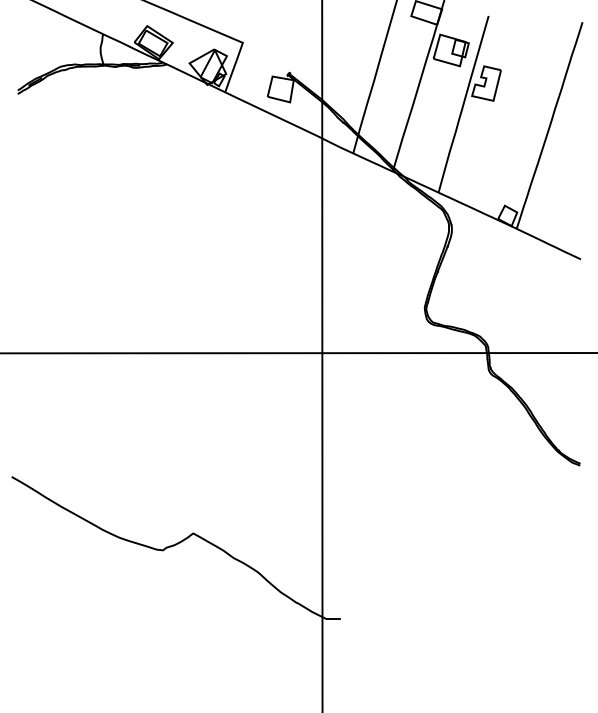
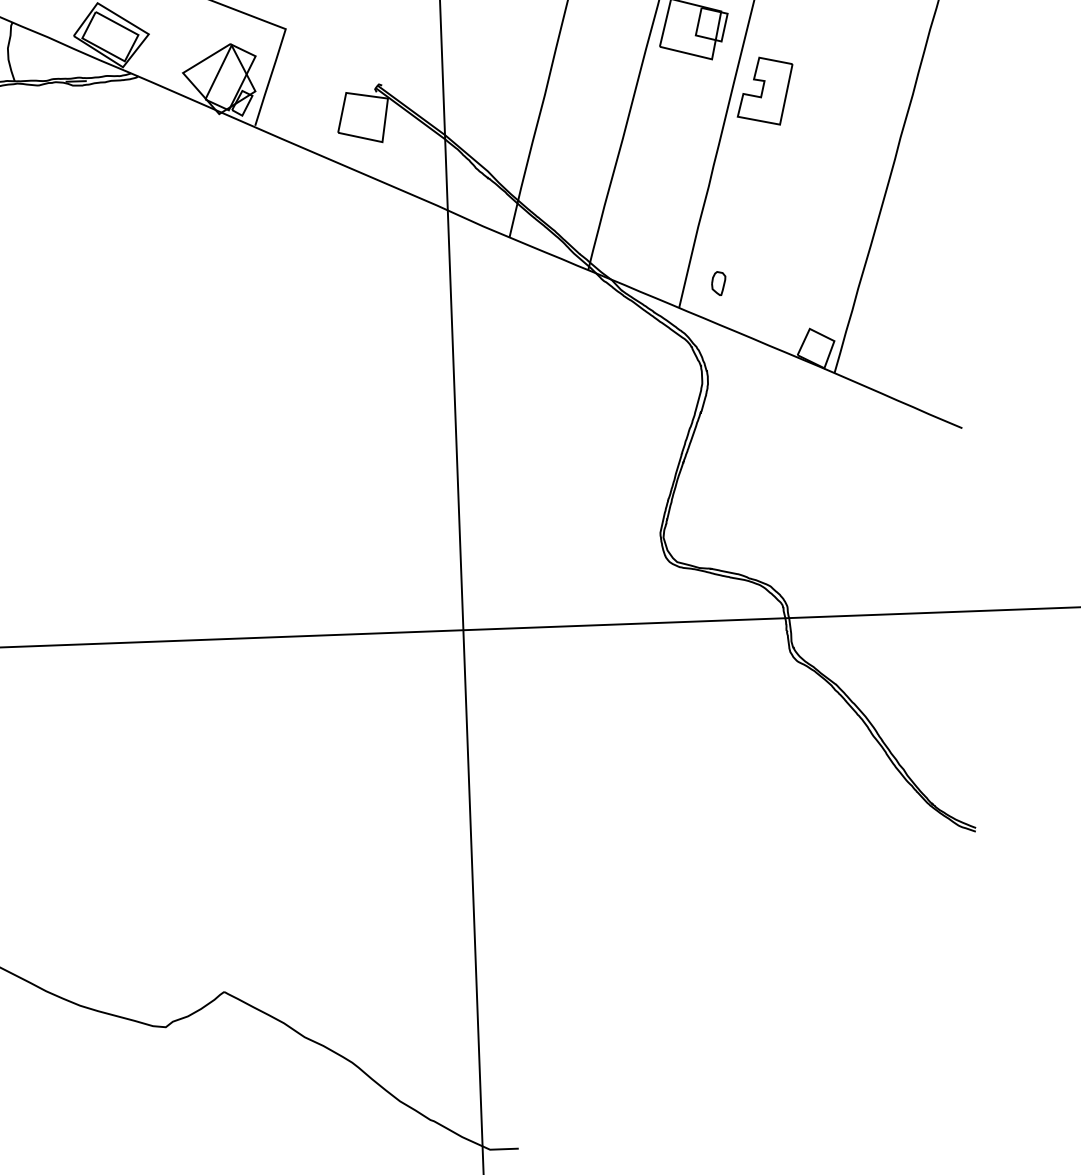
part: (459, 180) -> (719, 282), added

